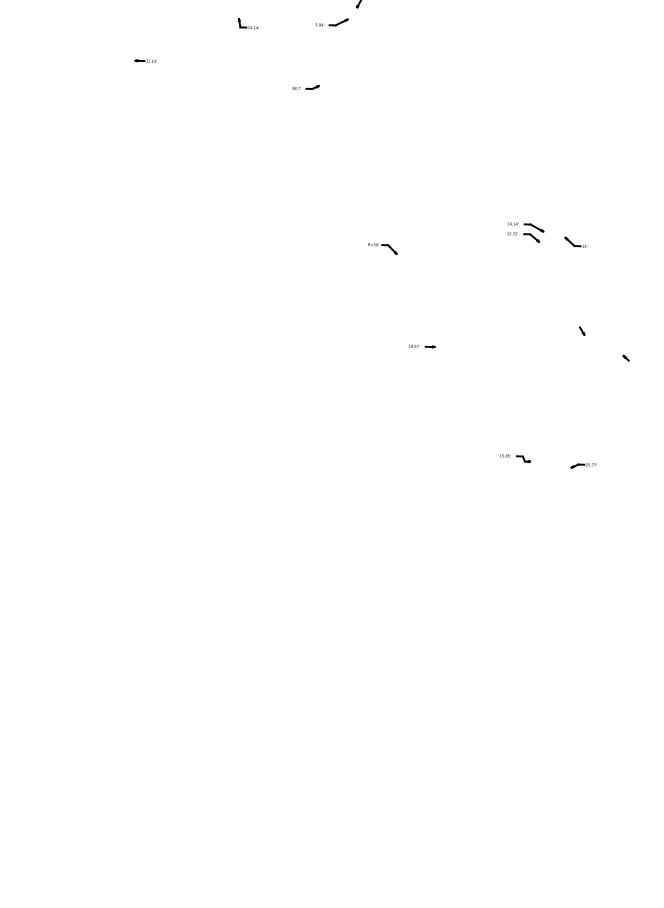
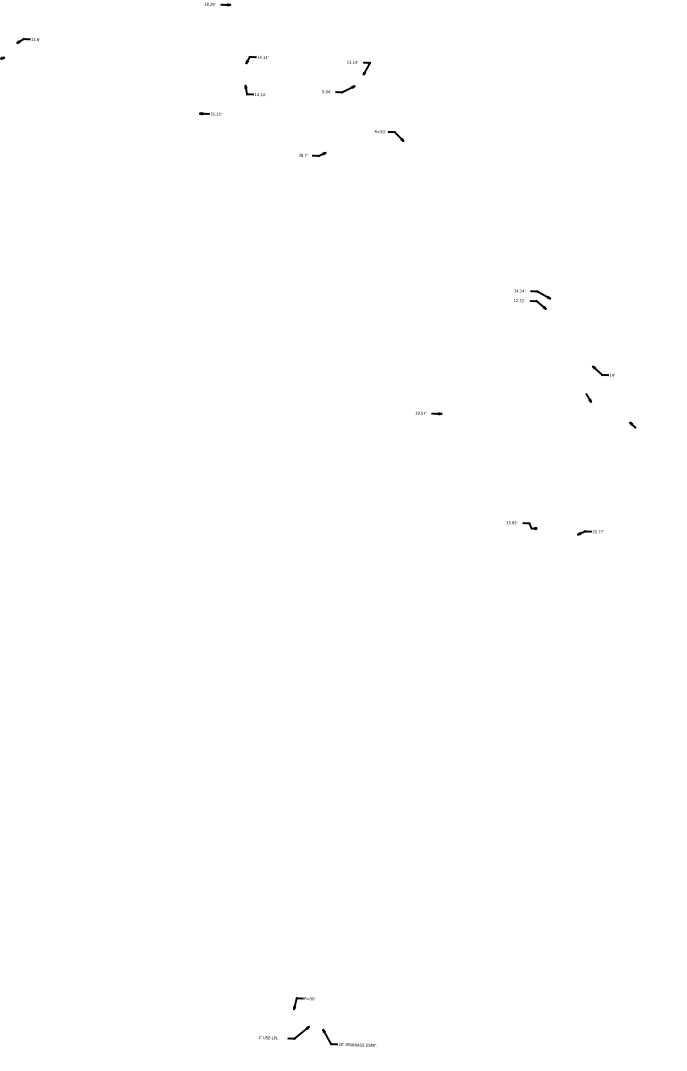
part: (145, 60) -> (210, 113), moved
part: (575, 241) -> (603, 370), moved
part: (382, 248) -> (389, 135), moved

